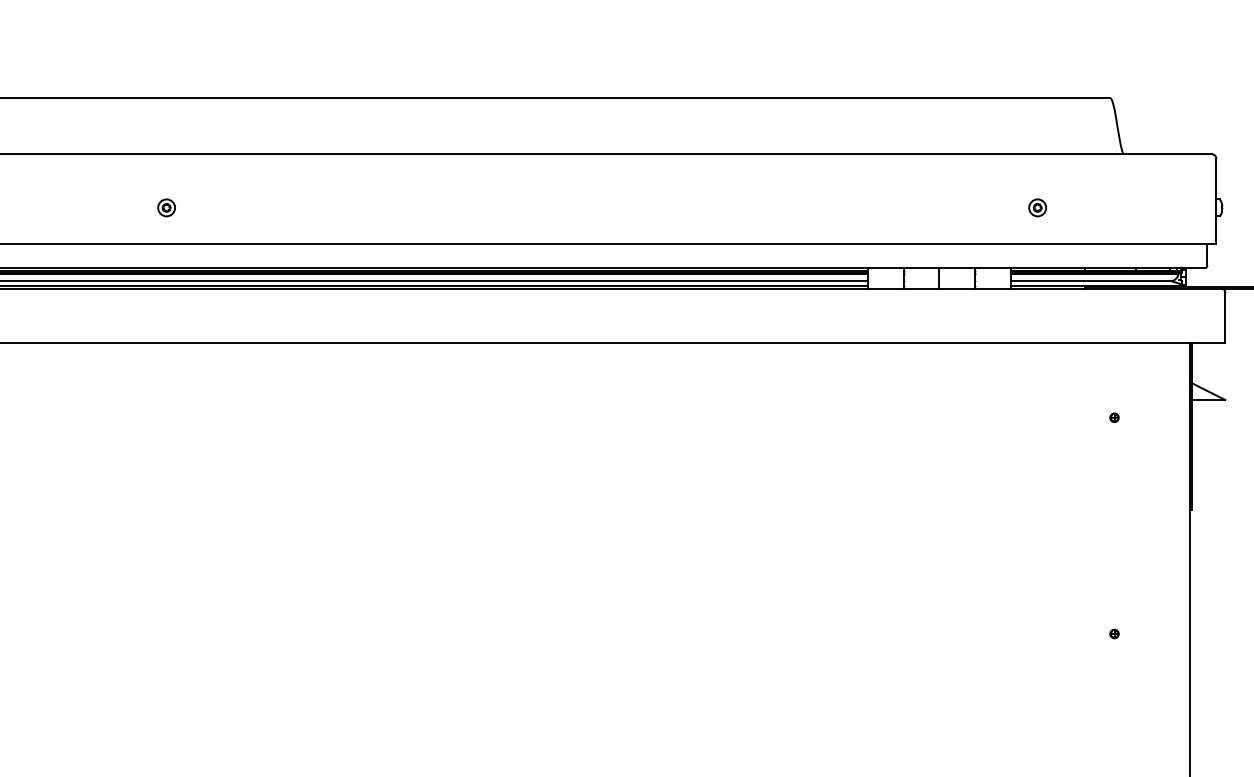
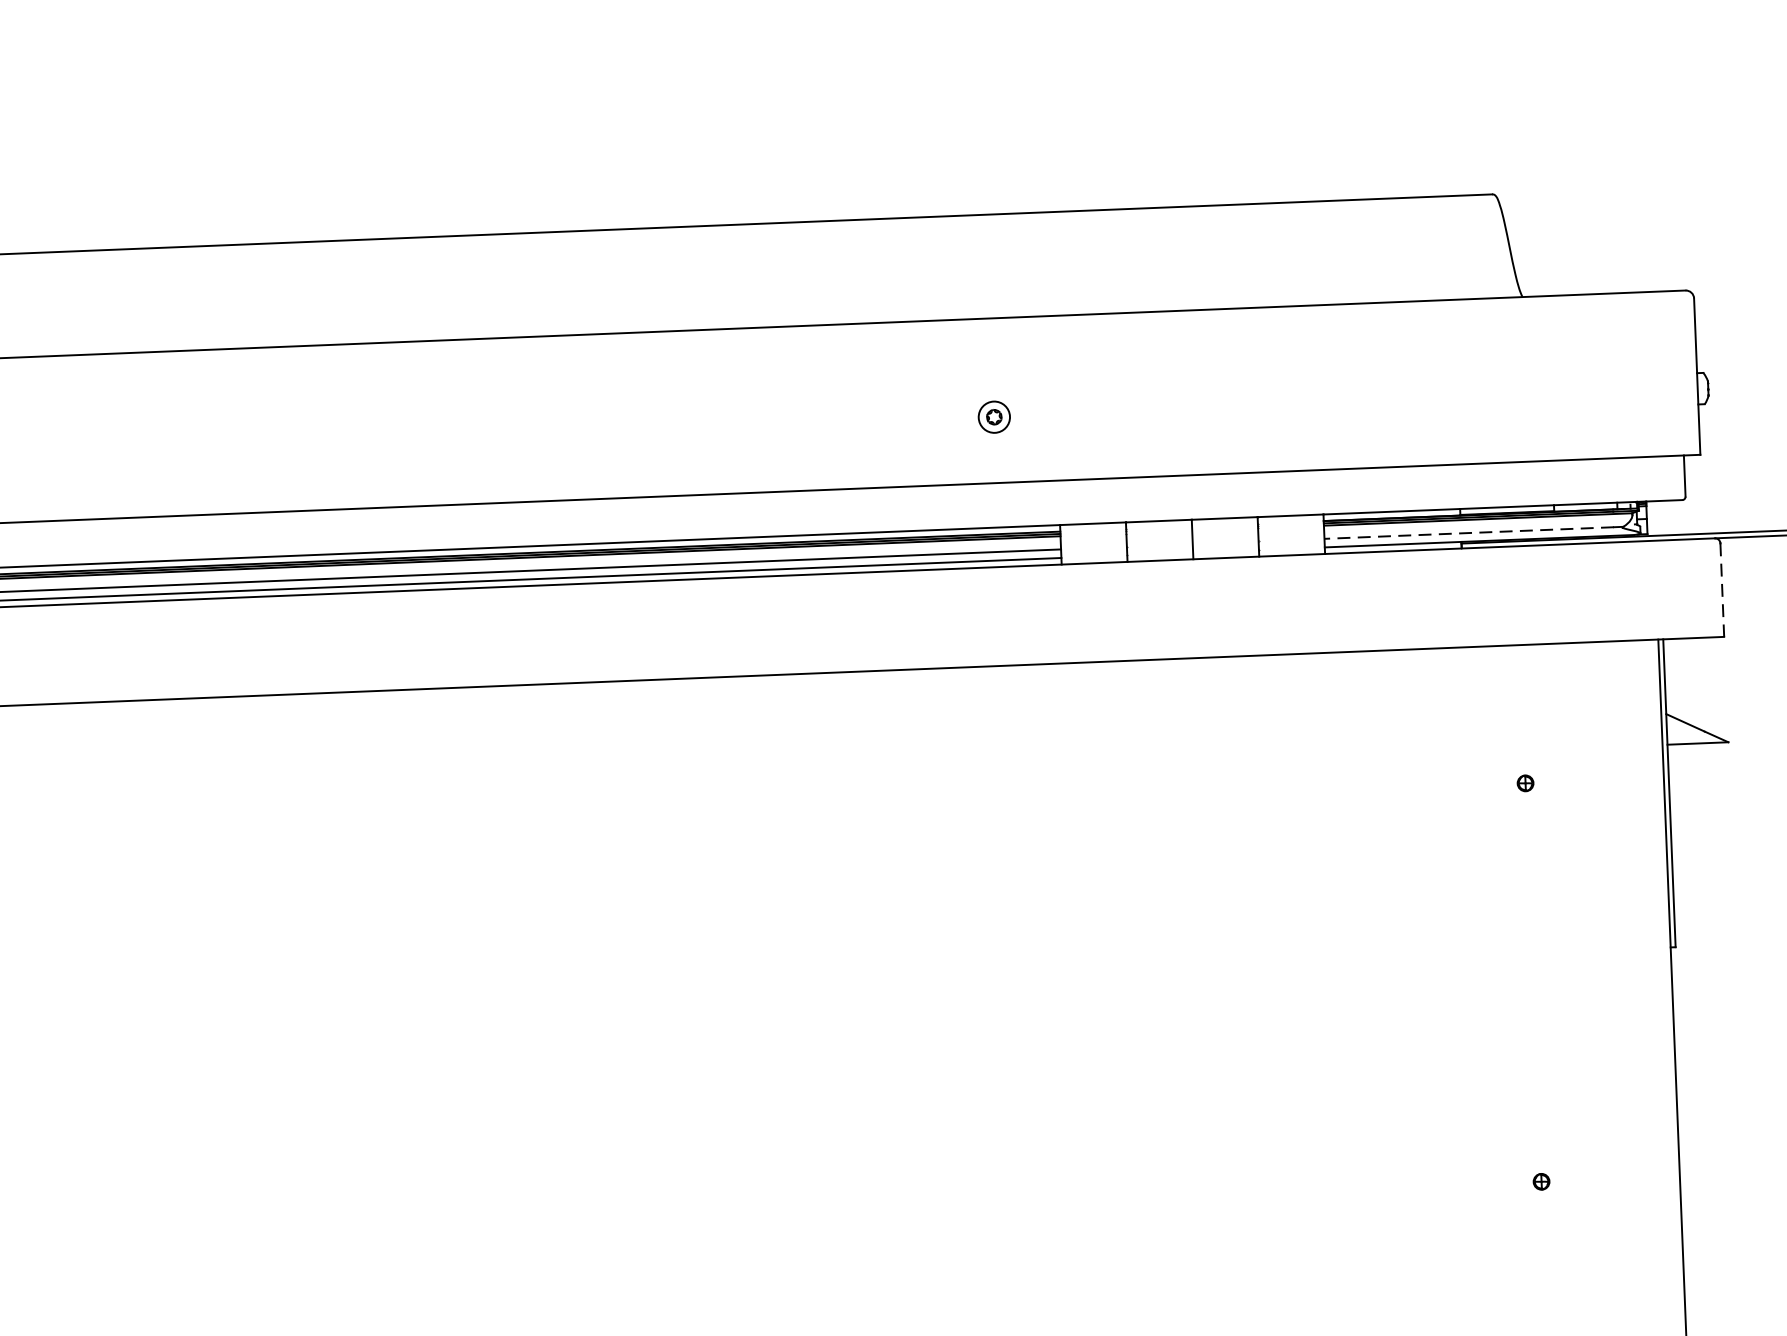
part: (1037, 207) -> (993, 416), moved
line: (1089, 280) -> (1469, 532), solid -> dashed
line: (1225, 317) -> (1722, 590), solid -> dashed

